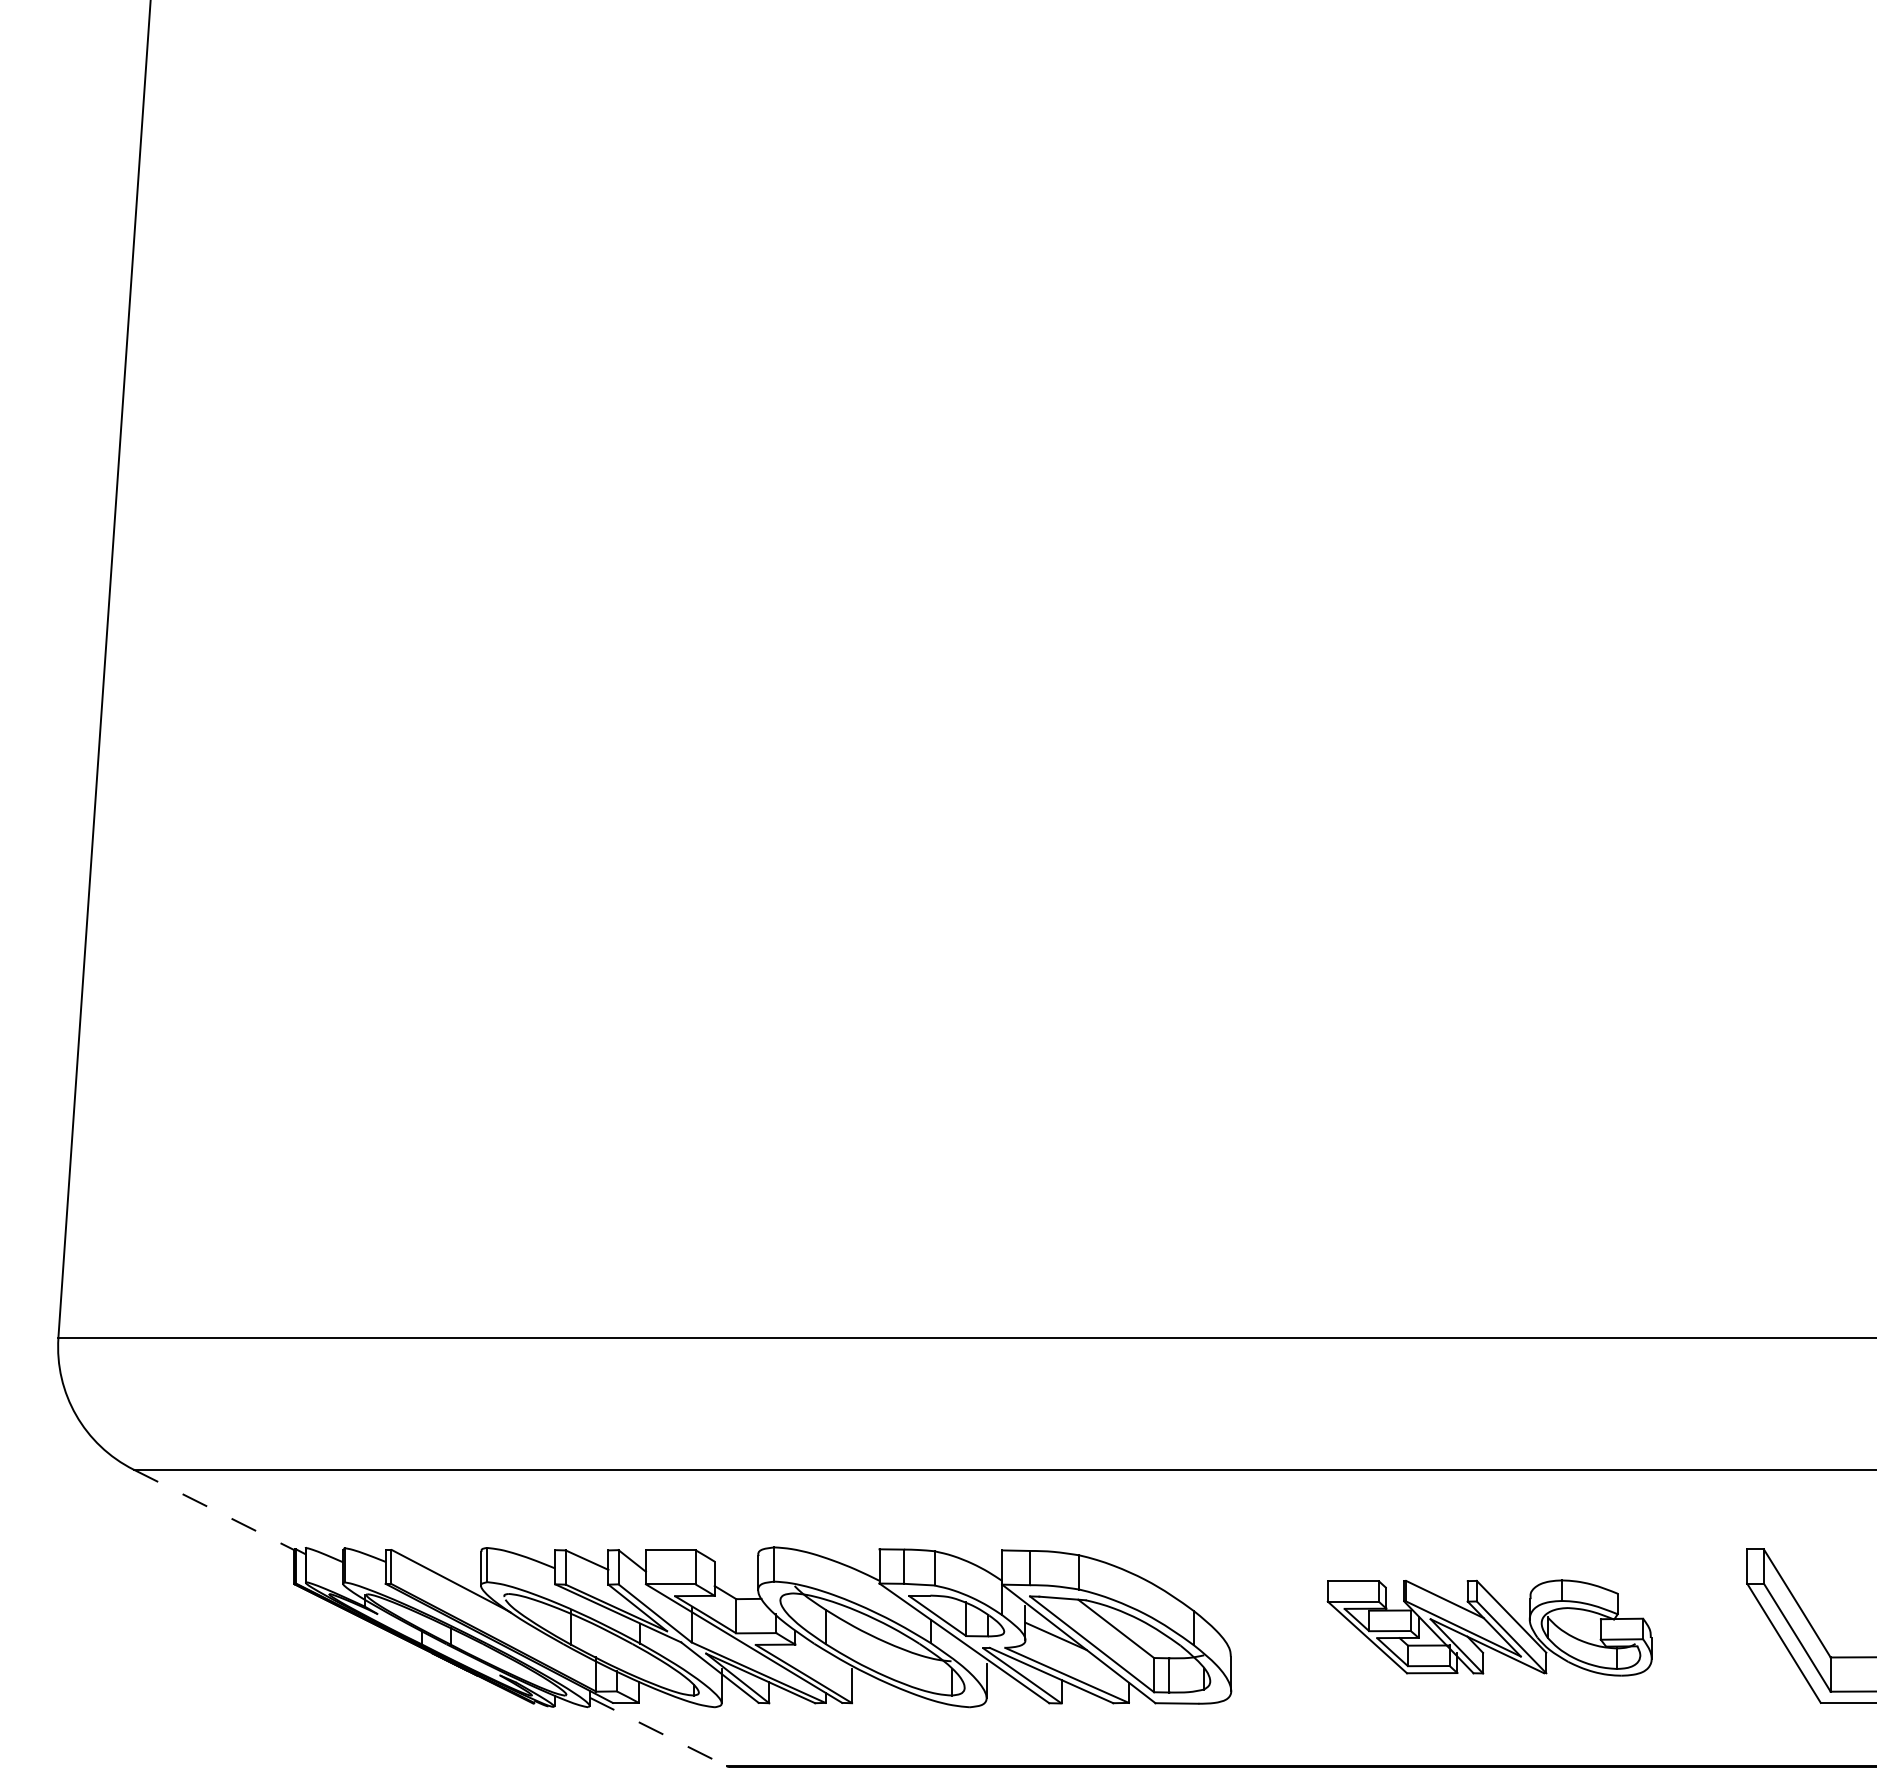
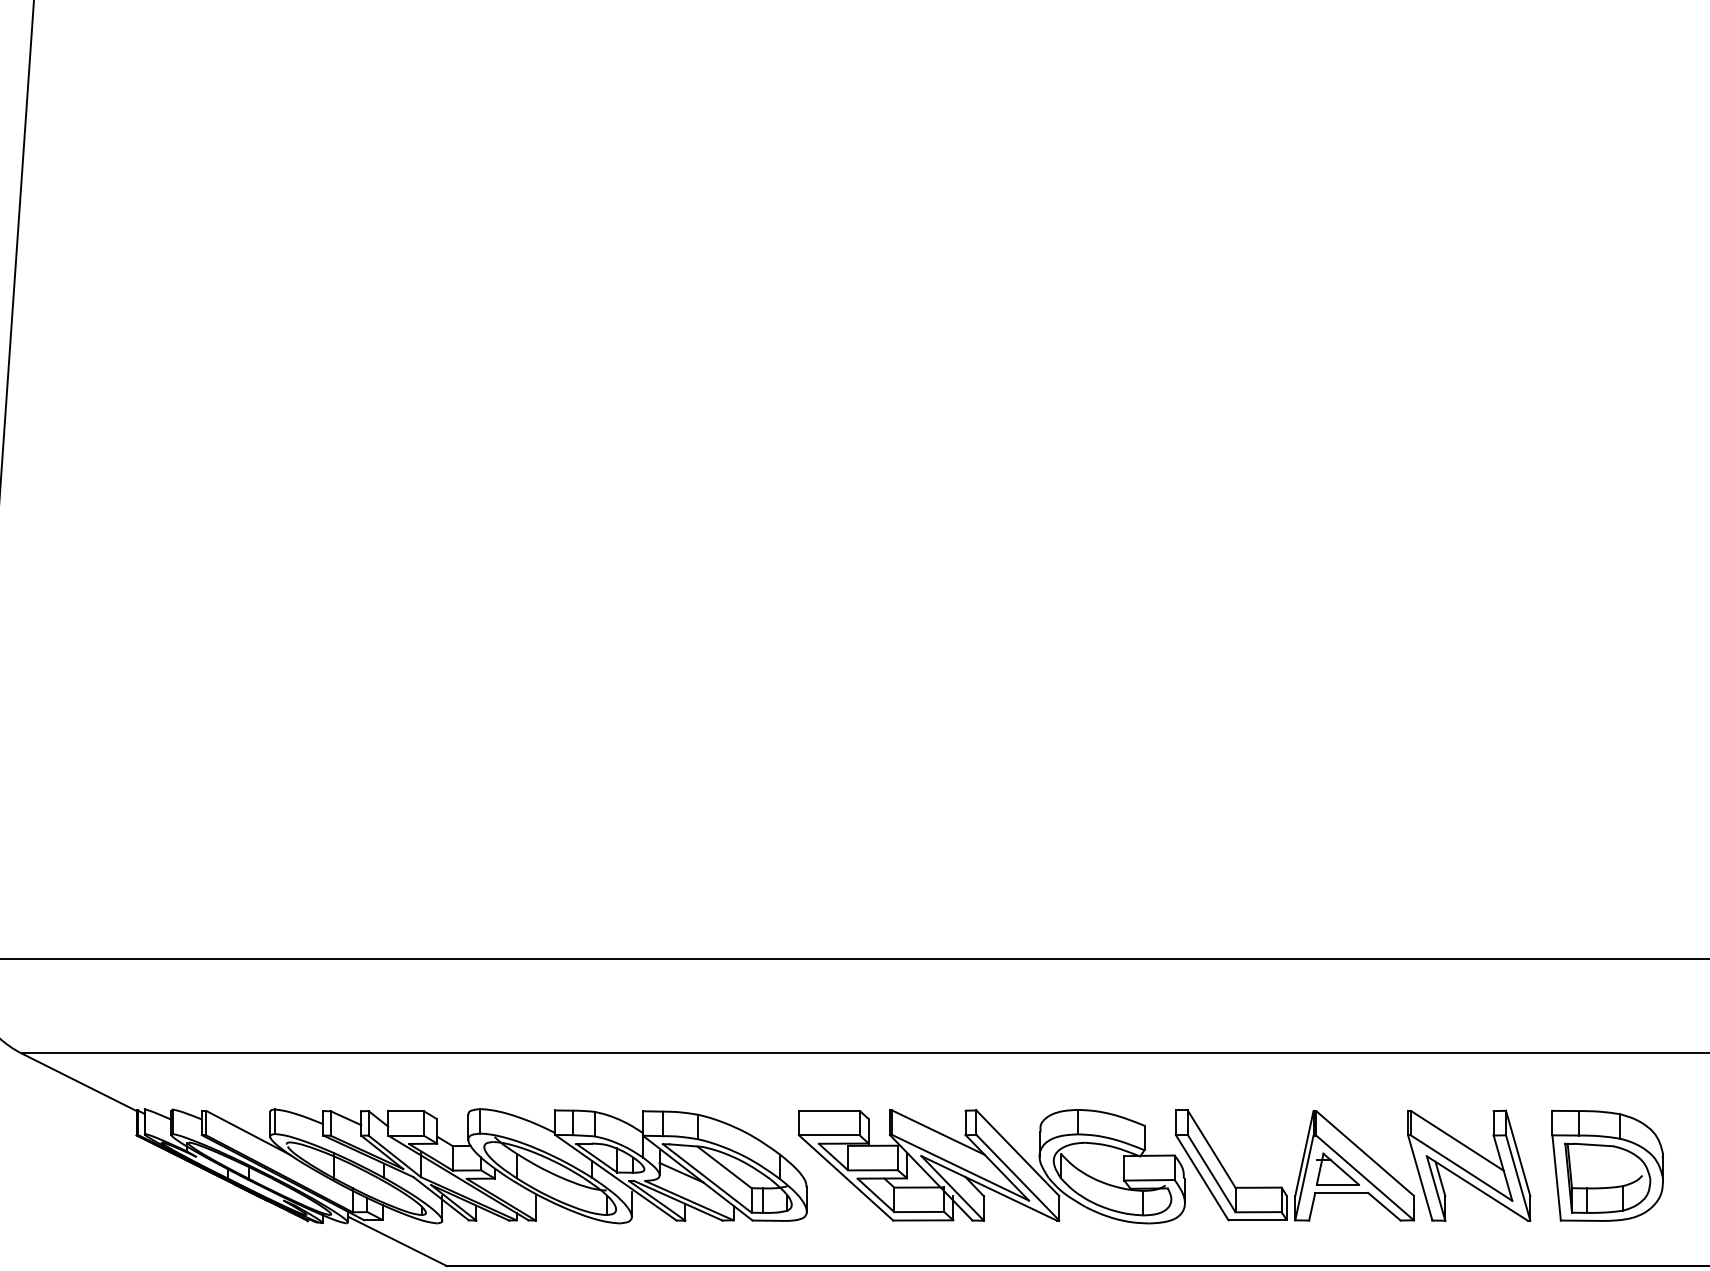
line: (214, 1510) -> (79, 1082), dashed -> solid
part: (1489, 1627) -> (991, 1166), size x1.67
line: (657, 1732) -> (396, 1241), dashed -> solid

